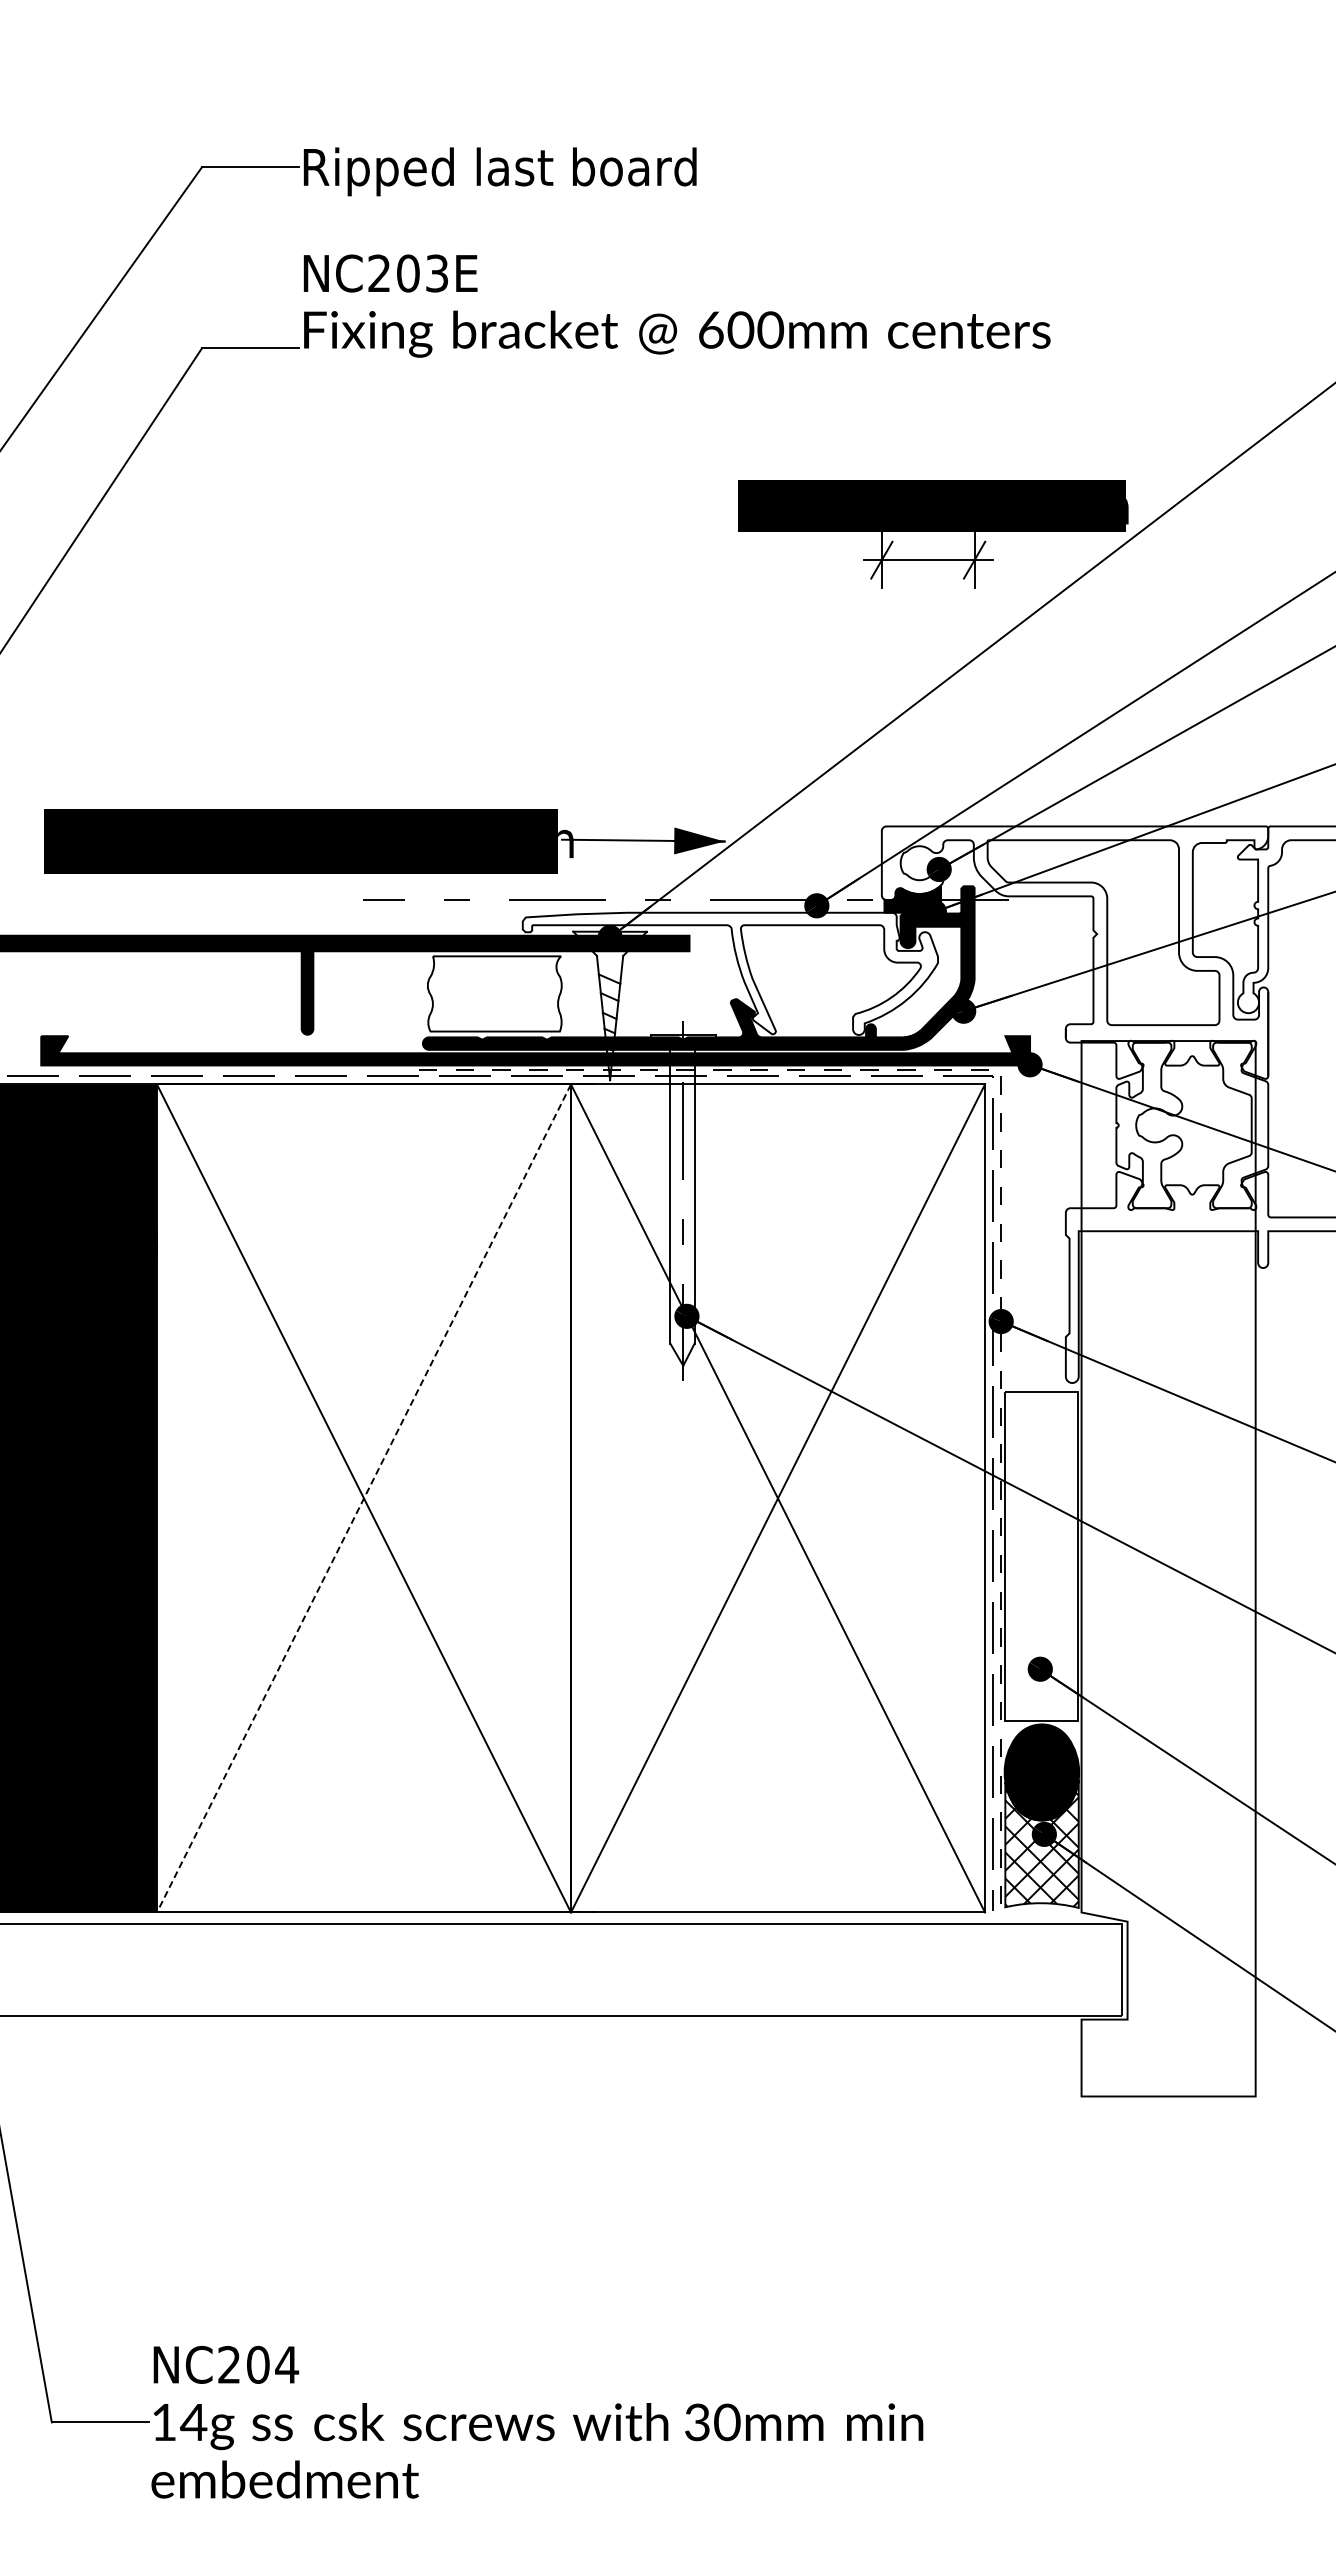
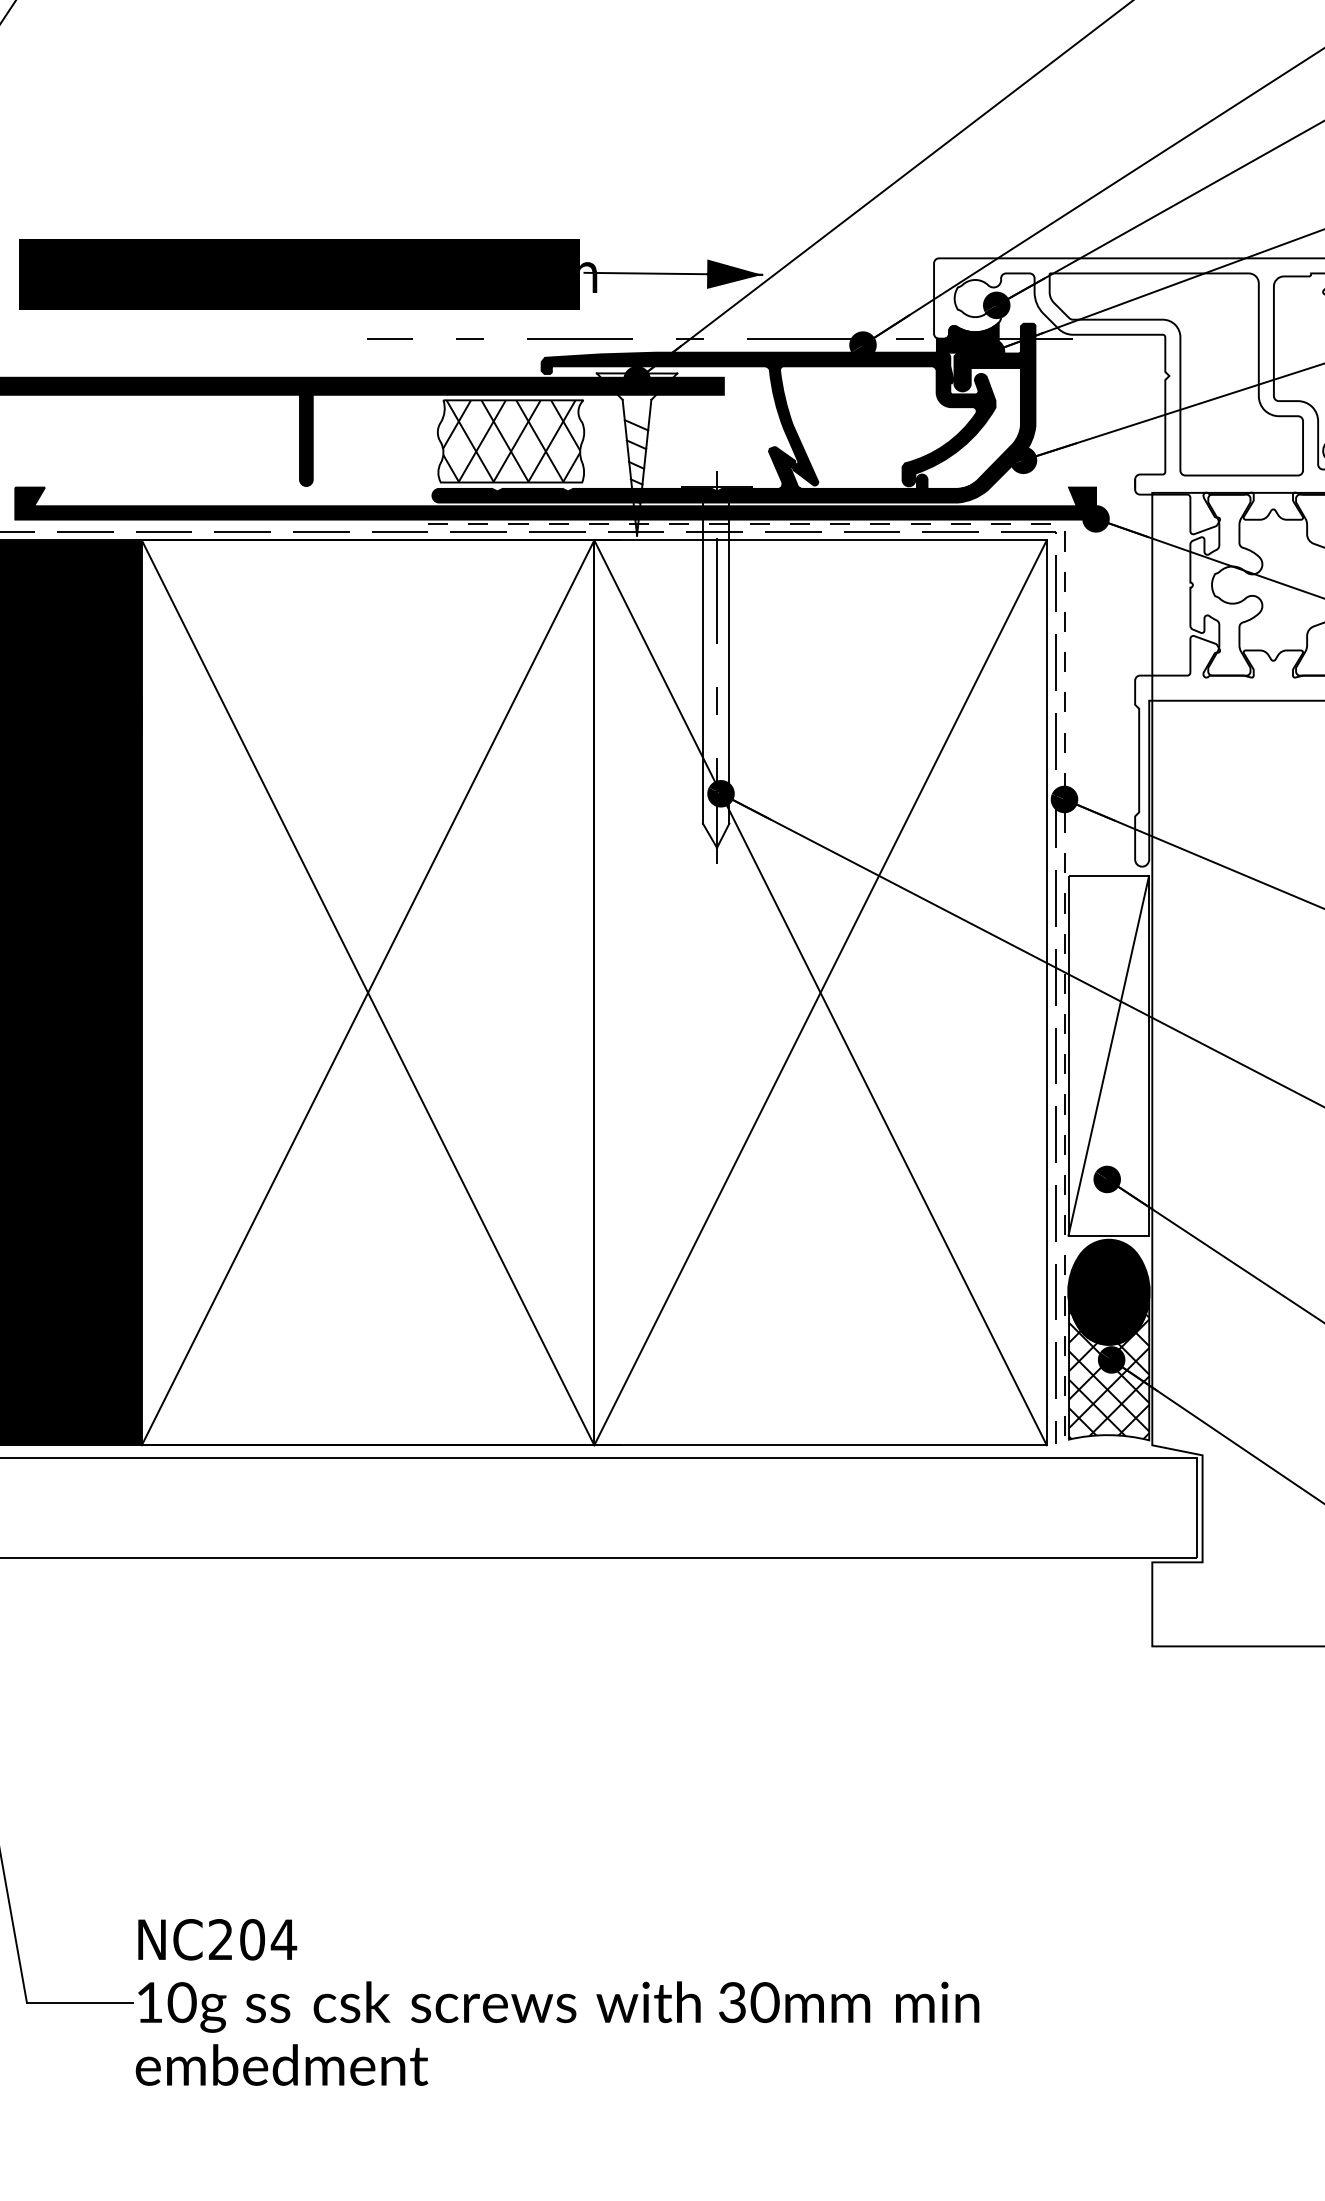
fill: (730, 973) -> (768, 419), added
hatch: (495, 993) -> (511, 440), added
line: (364, 1498) -> (368, 992), dashed -> solid
line: (1041, 1556) -> (1108, 1056), added
text: (193, 2422) -> (181, 2002), 14g -> 10g

